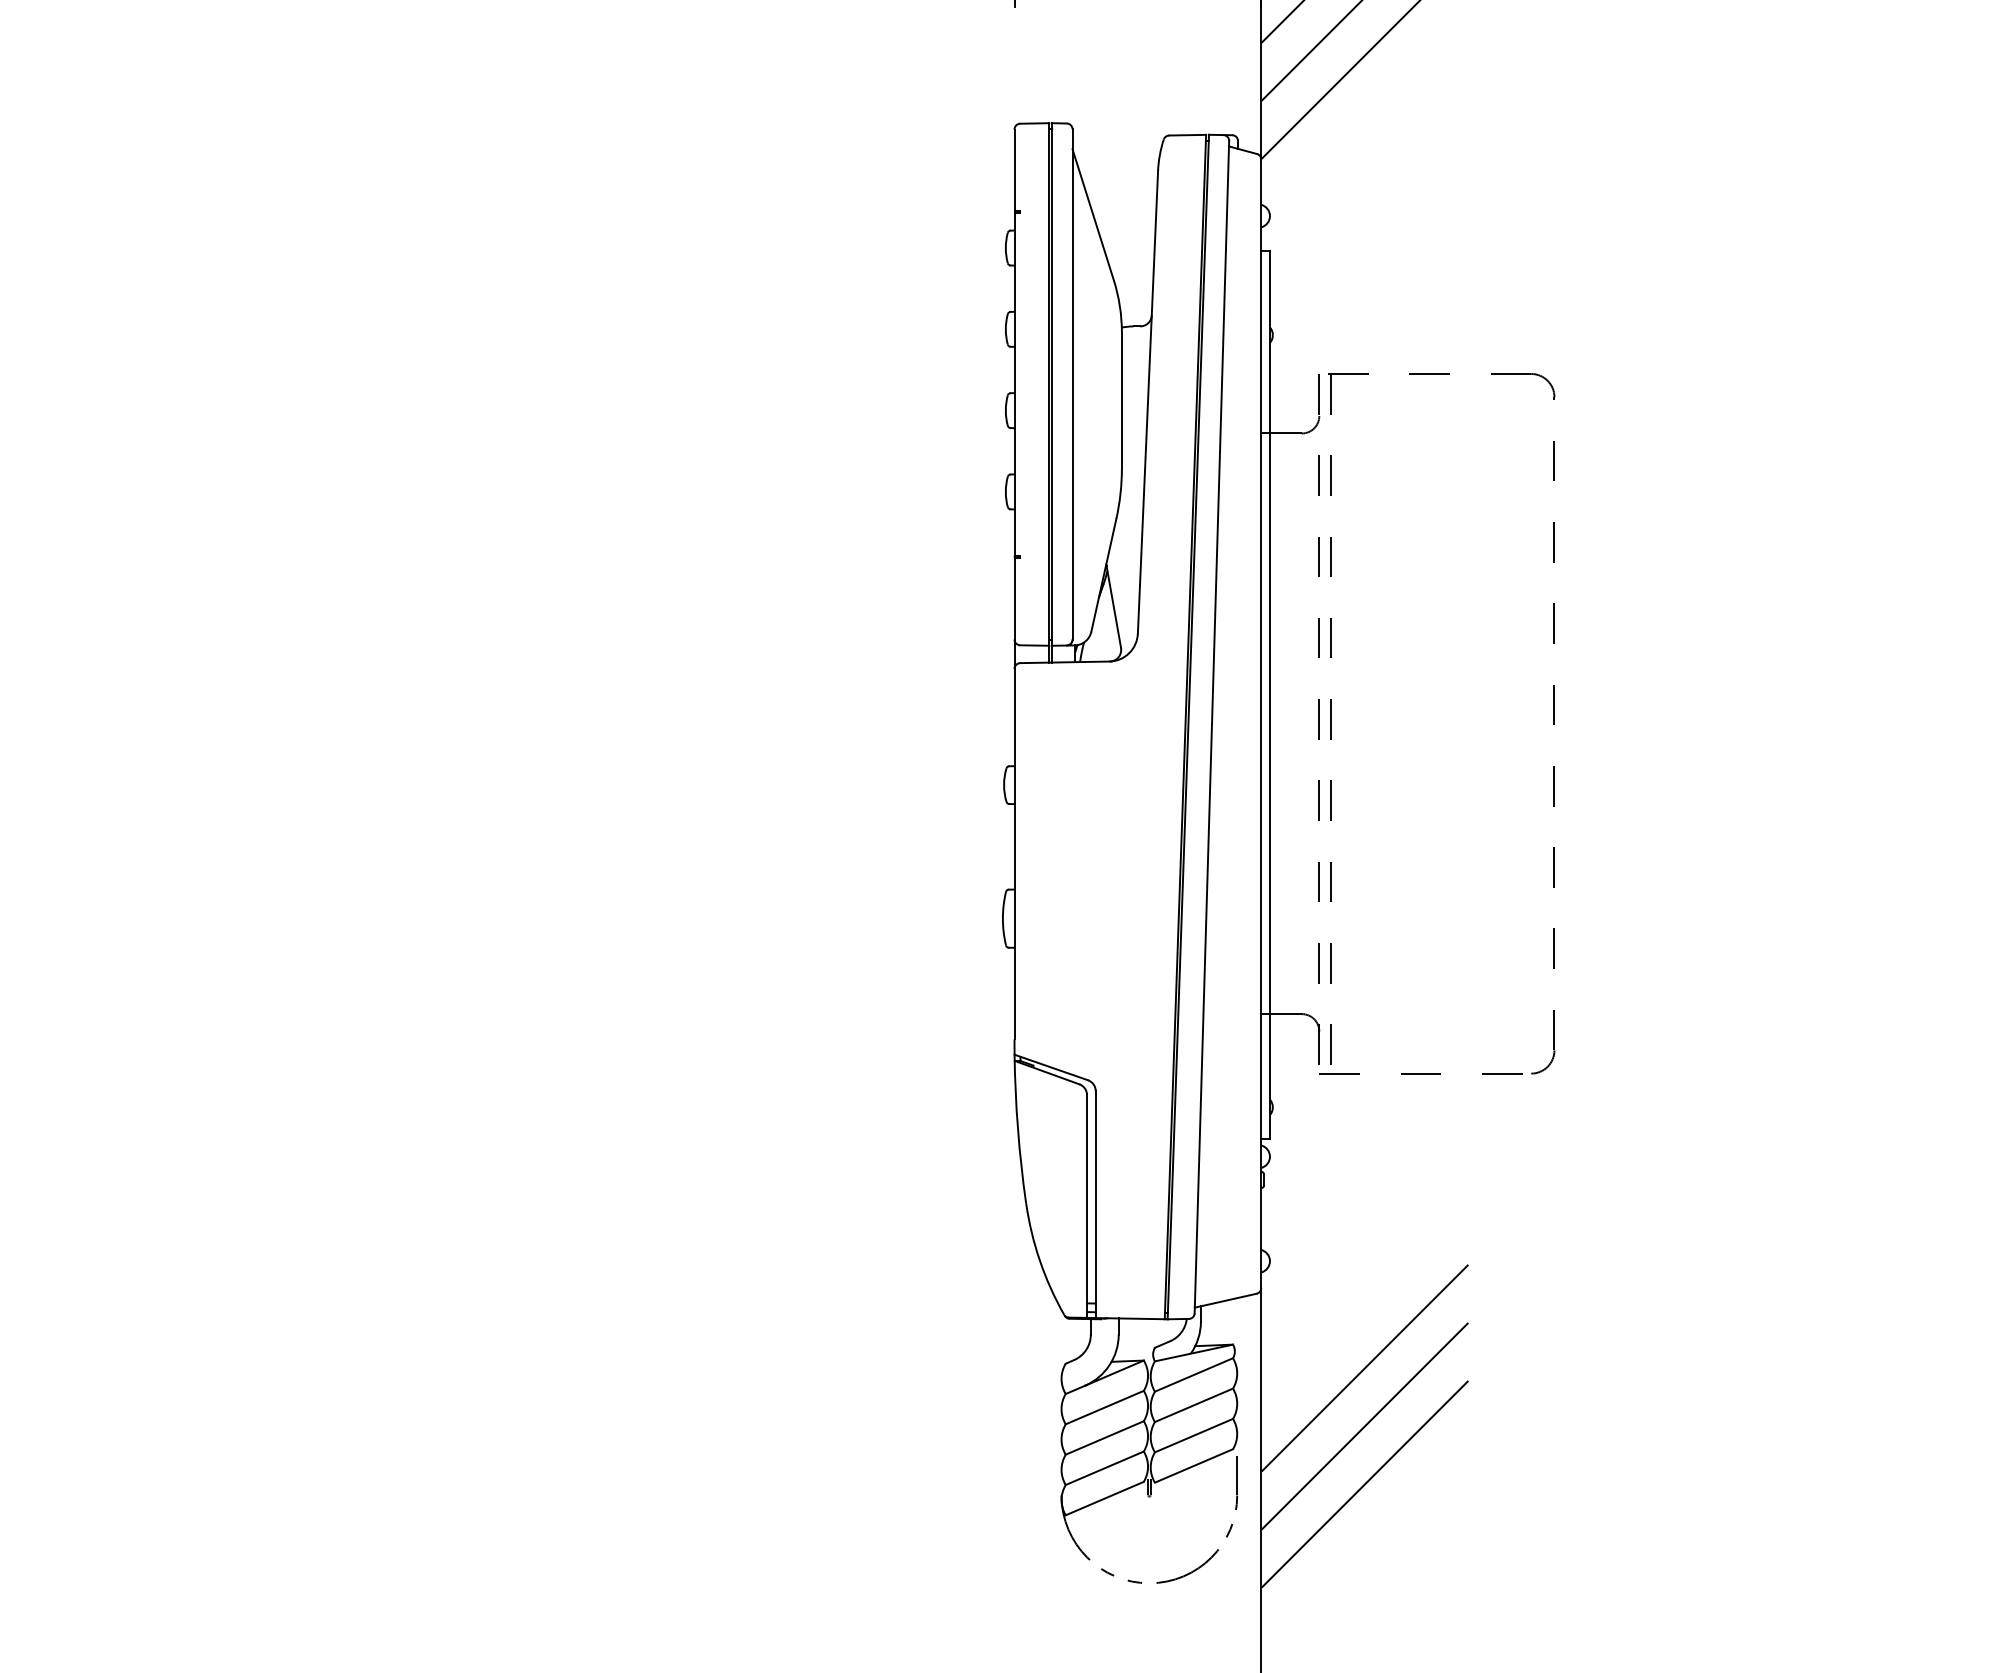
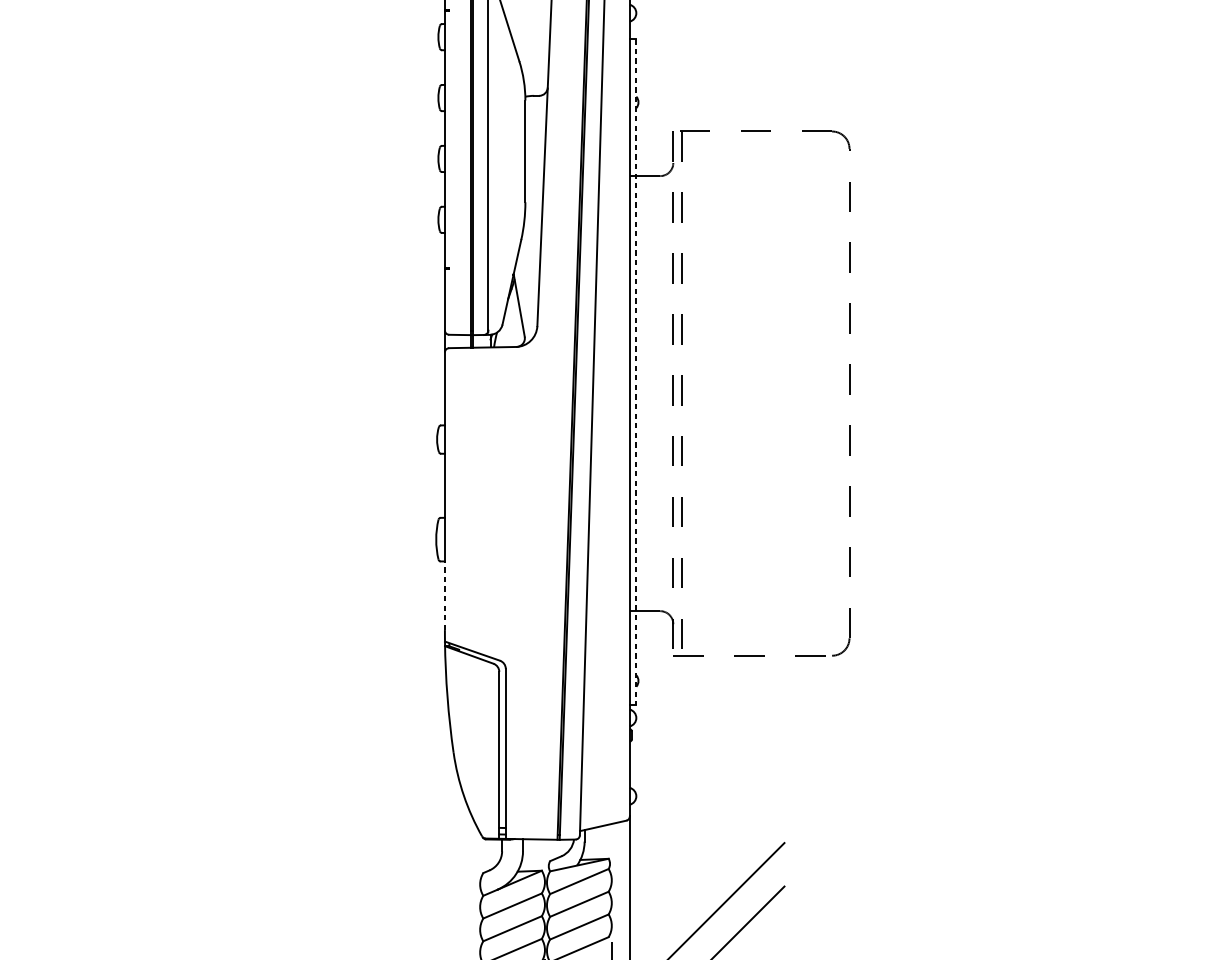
line: (1269, 695) -> (635, 372), solid -> dashed
line: (1014, 993) -> (444, 595), solid -> dashed
line: (1364, 1367) -> (707, 875), removed

